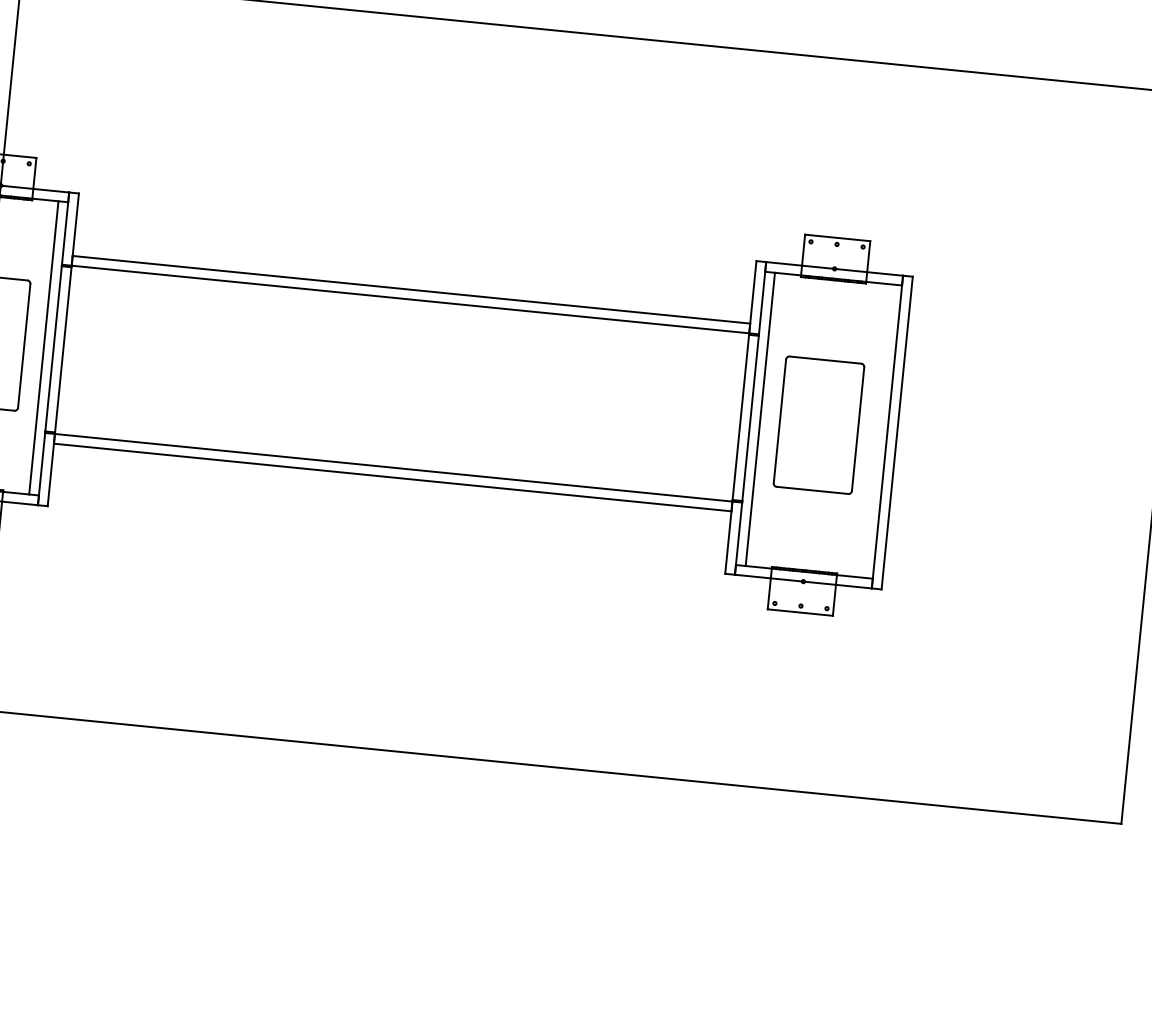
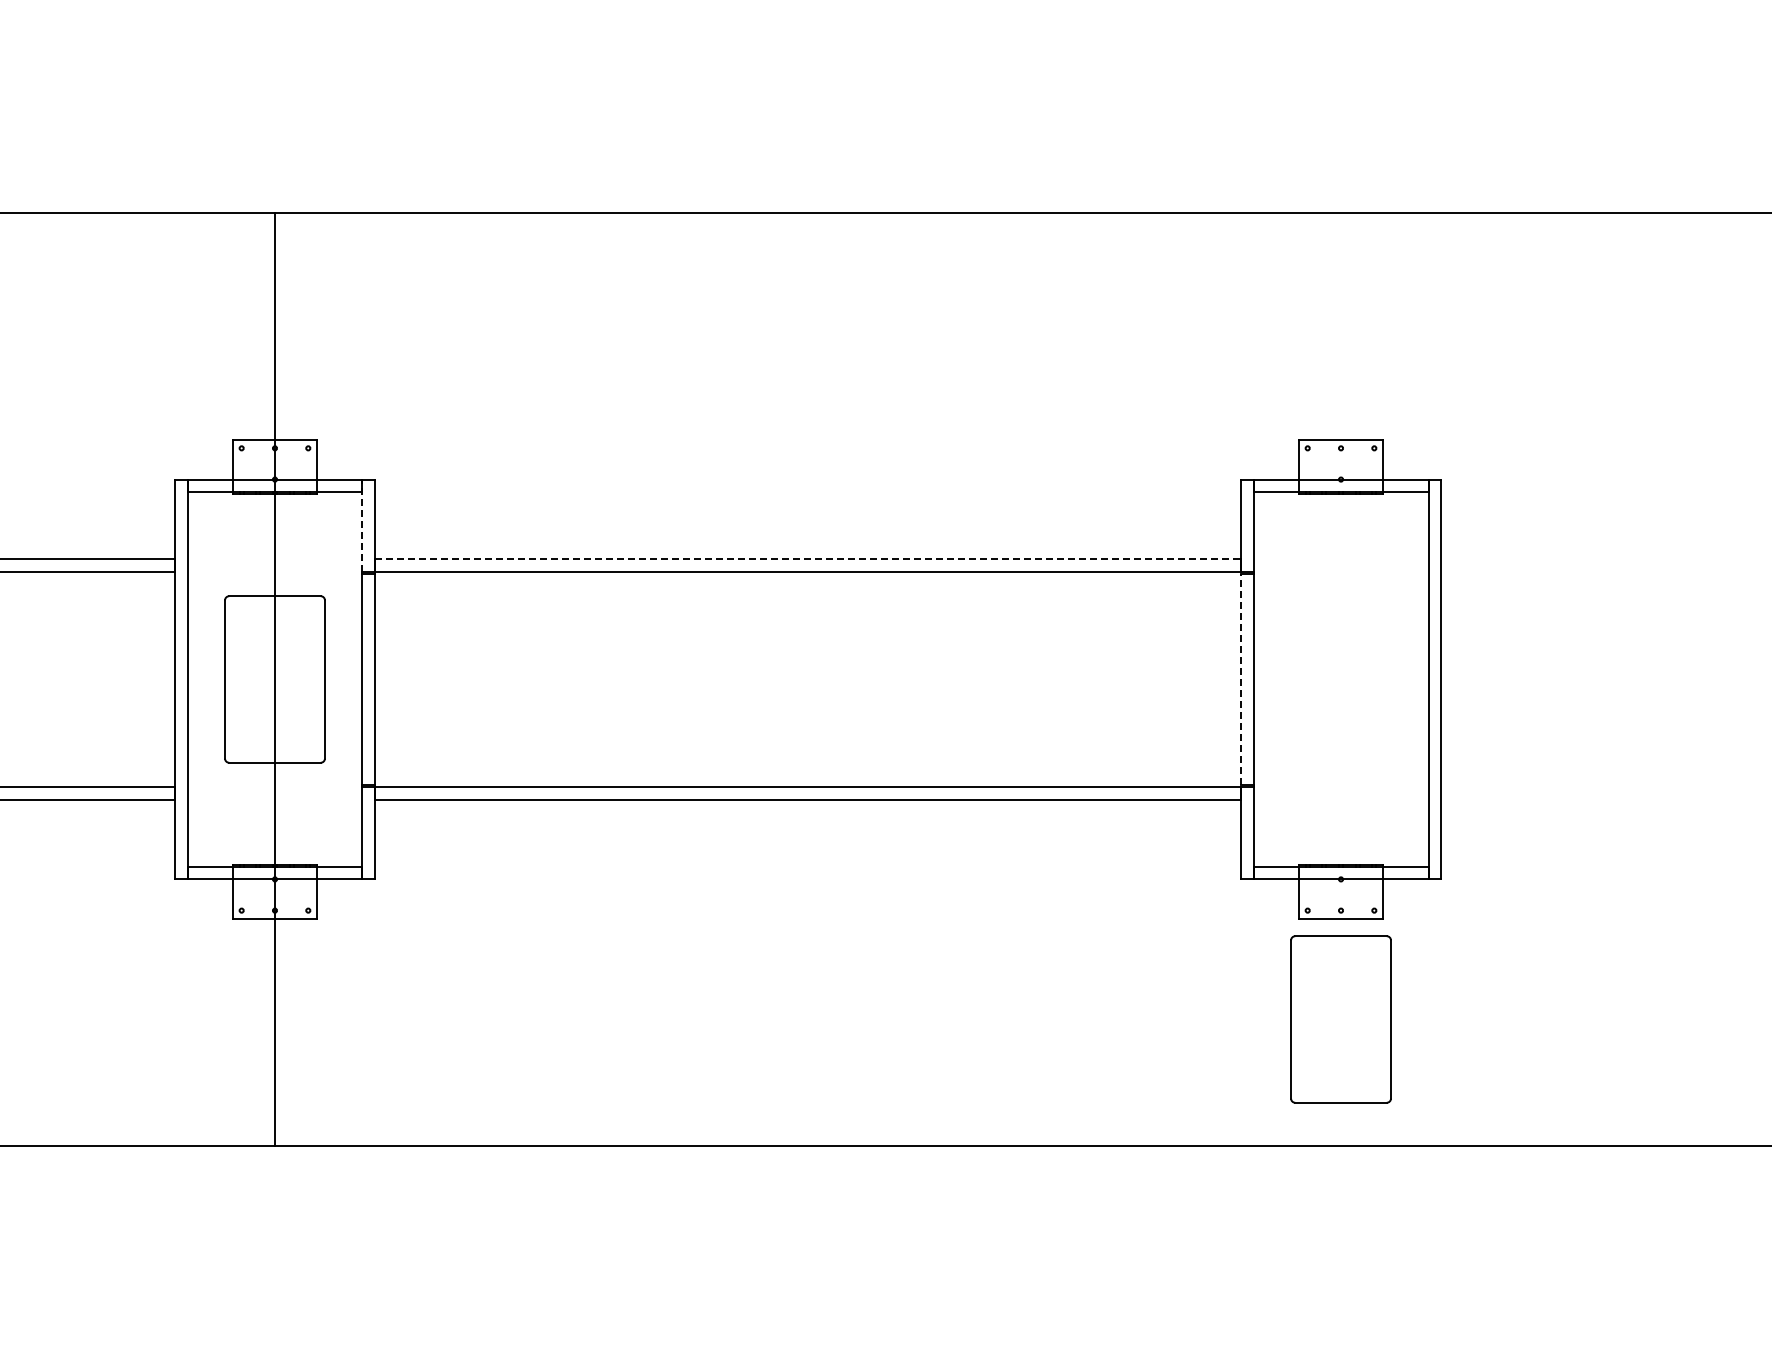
line: (65, 228) -> (362, 525), solid -> dashed
line: (411, 289) -> (808, 559), solid -> dashed
line: (44, 347) -> (350, 679), removed
line: (741, 417) -> (1241, 679), solid -> dashed
line: (760, 419) -> (1266, 679), removed
part: (818, 425) -> (1340, 1019), moved

